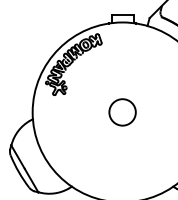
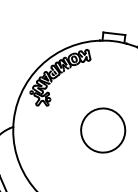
circle: (122, 112) -> (103, 130), size x1.67

